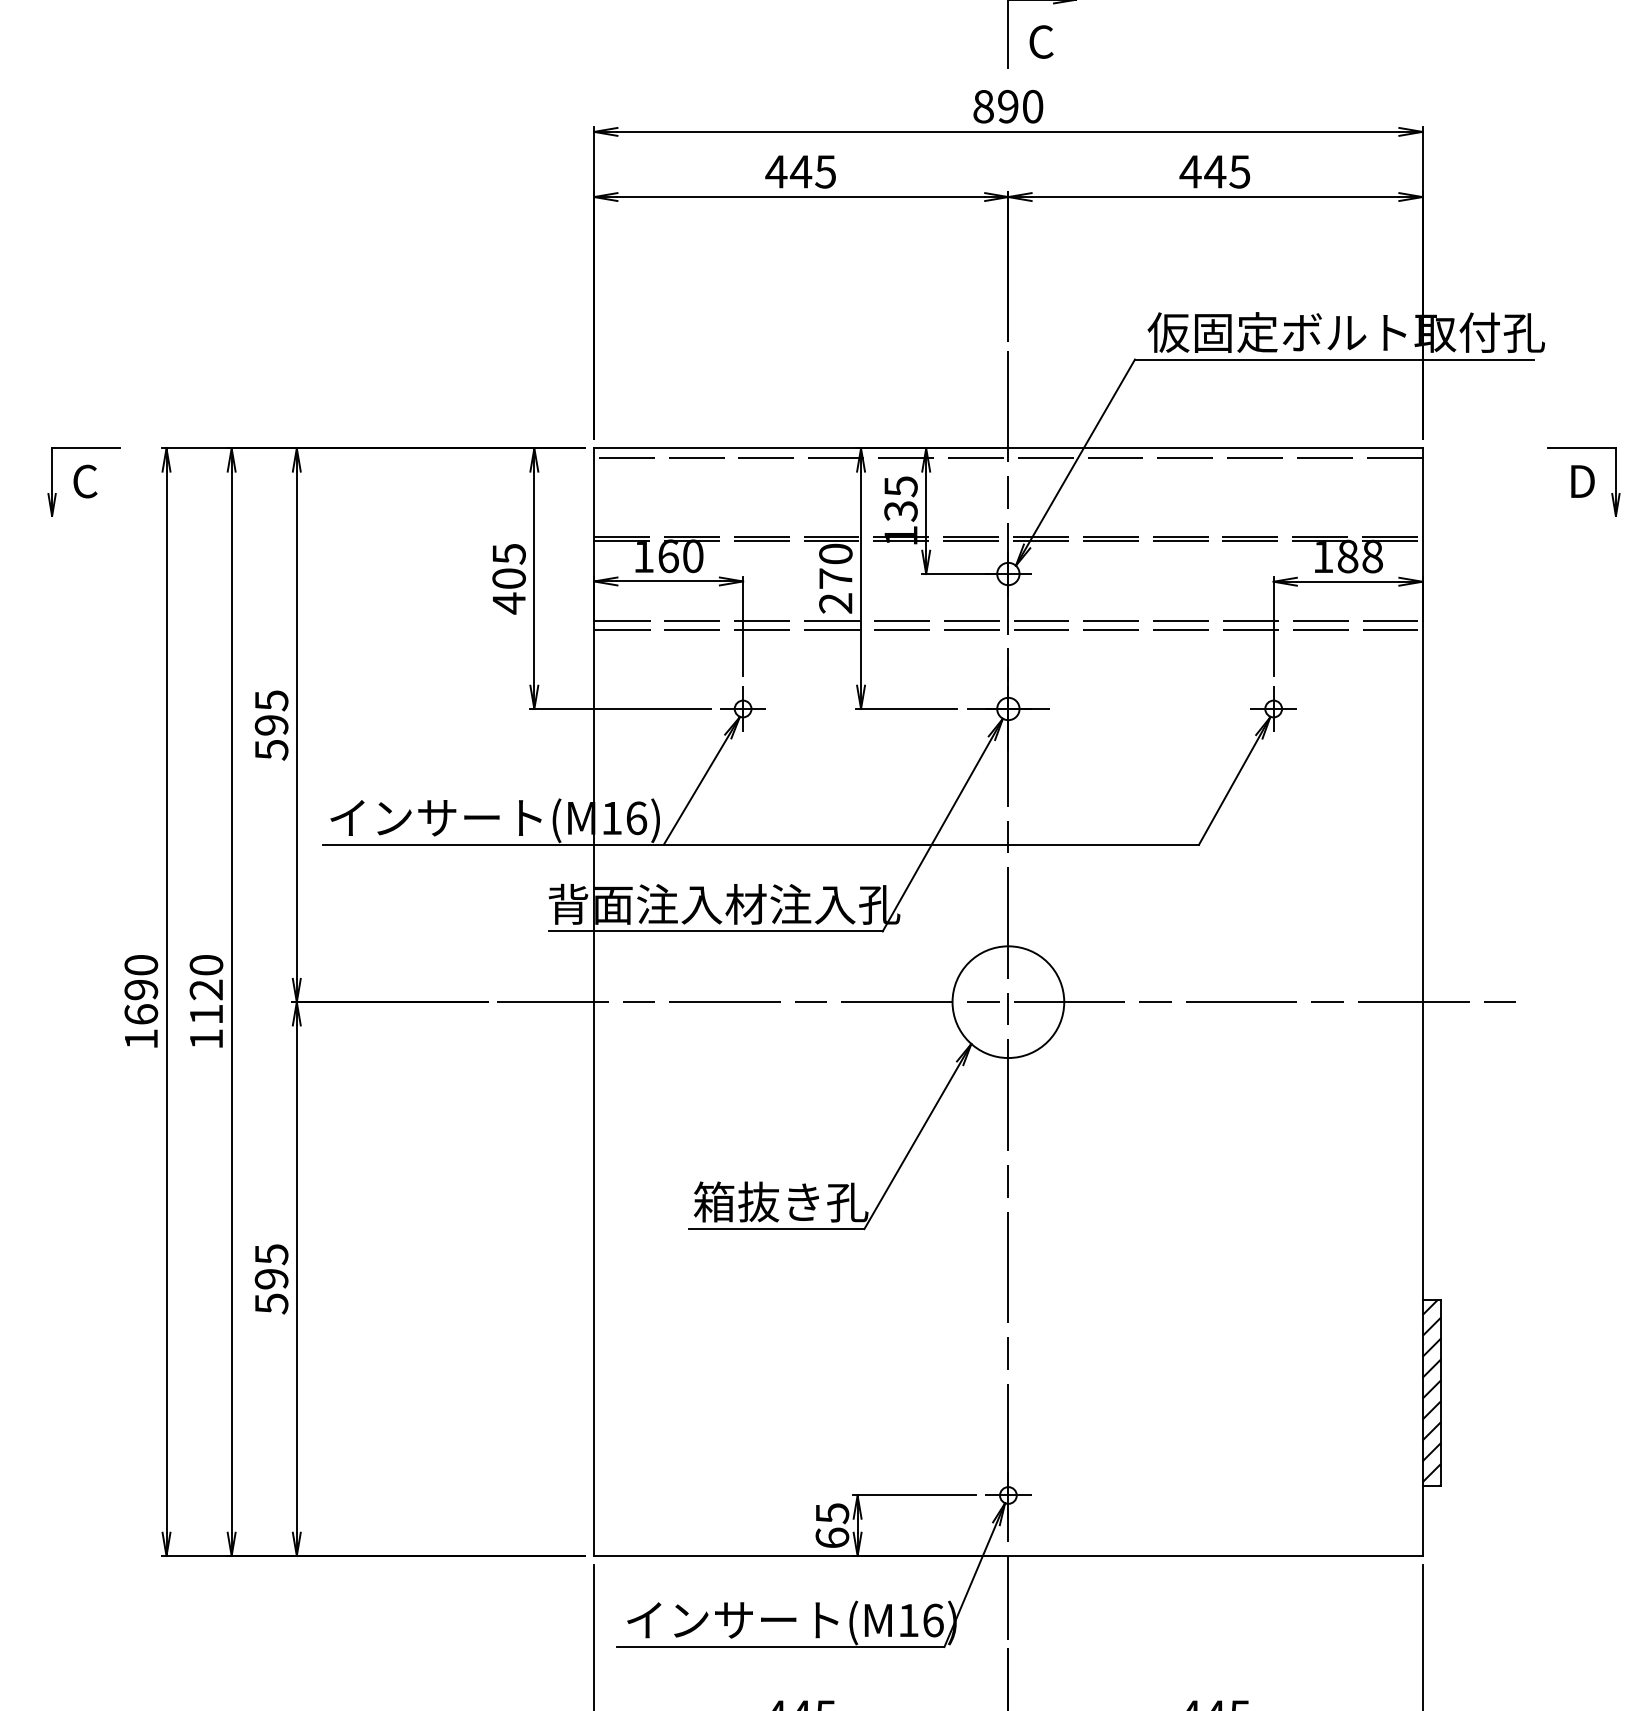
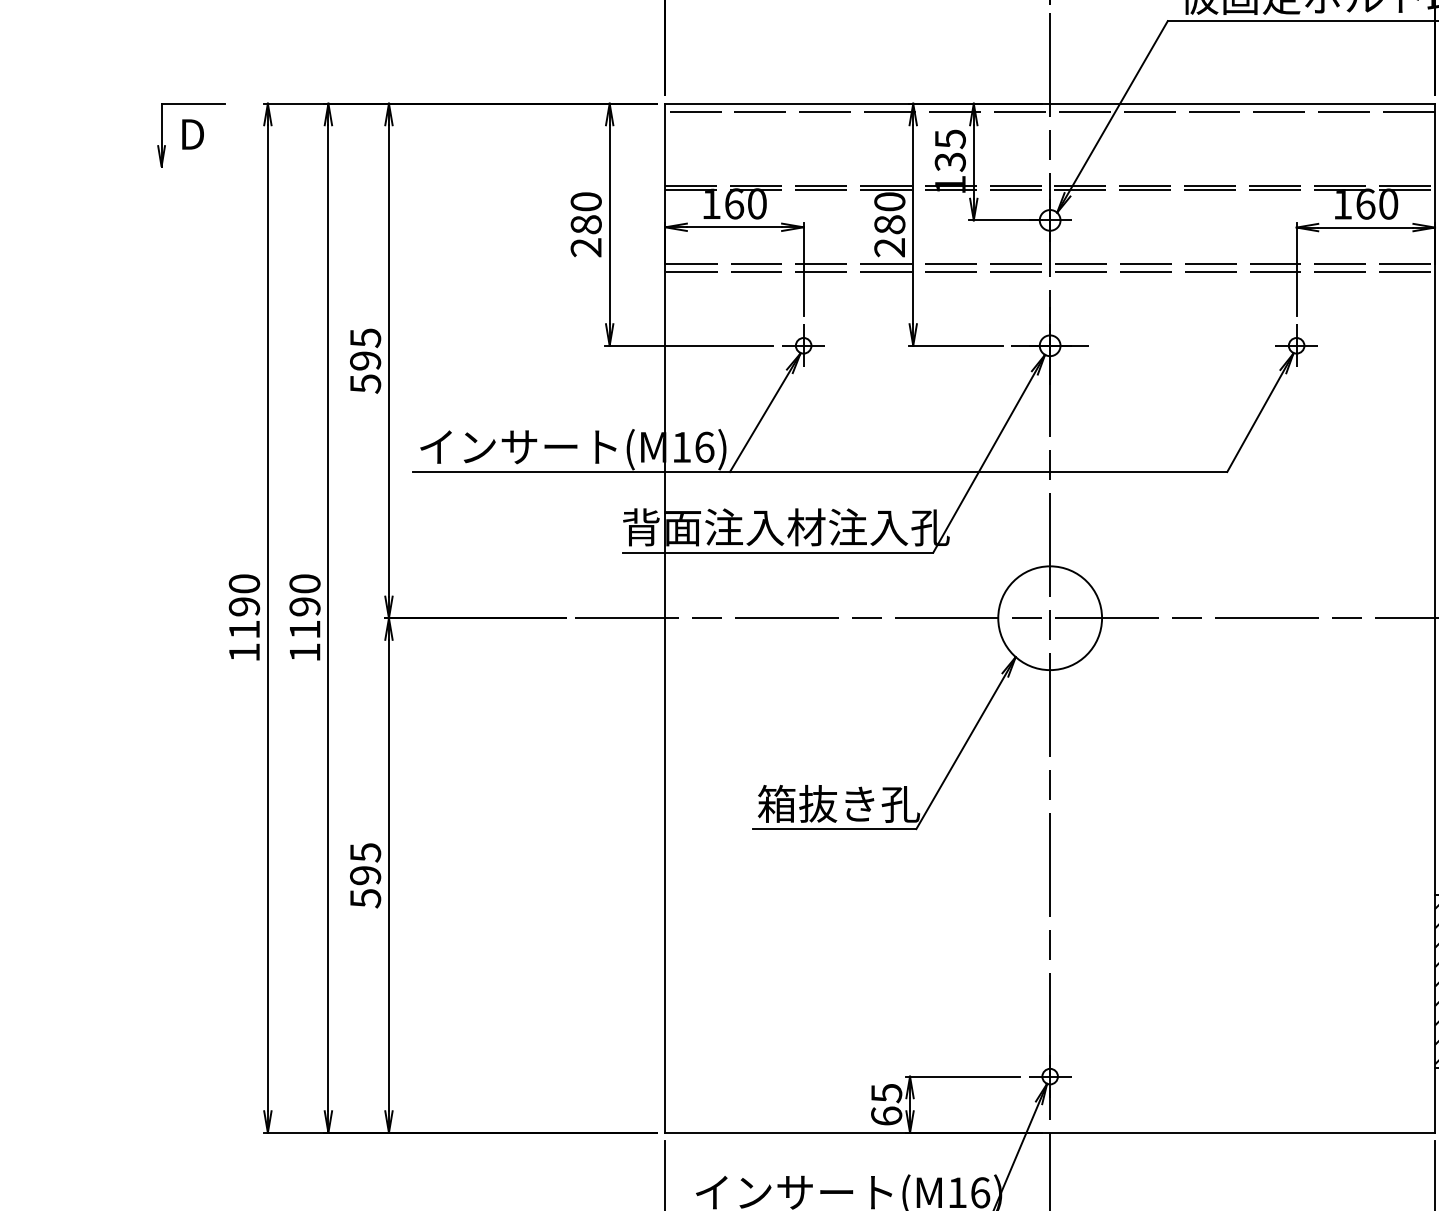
text: (85, 481) -> (192, 134), C -> D
text: (1359, 556) -> (1376, 204), 188 -> 160
text: (508, 578) -> (585, 224), 405 -> 280
text: (835, 578) -> (889, 224), 270 -> 280
text: (206, 989) -> (305, 606), 1120 -> 1190
text: (141, 1014) -> (244, 629), 1690 -> 1190

